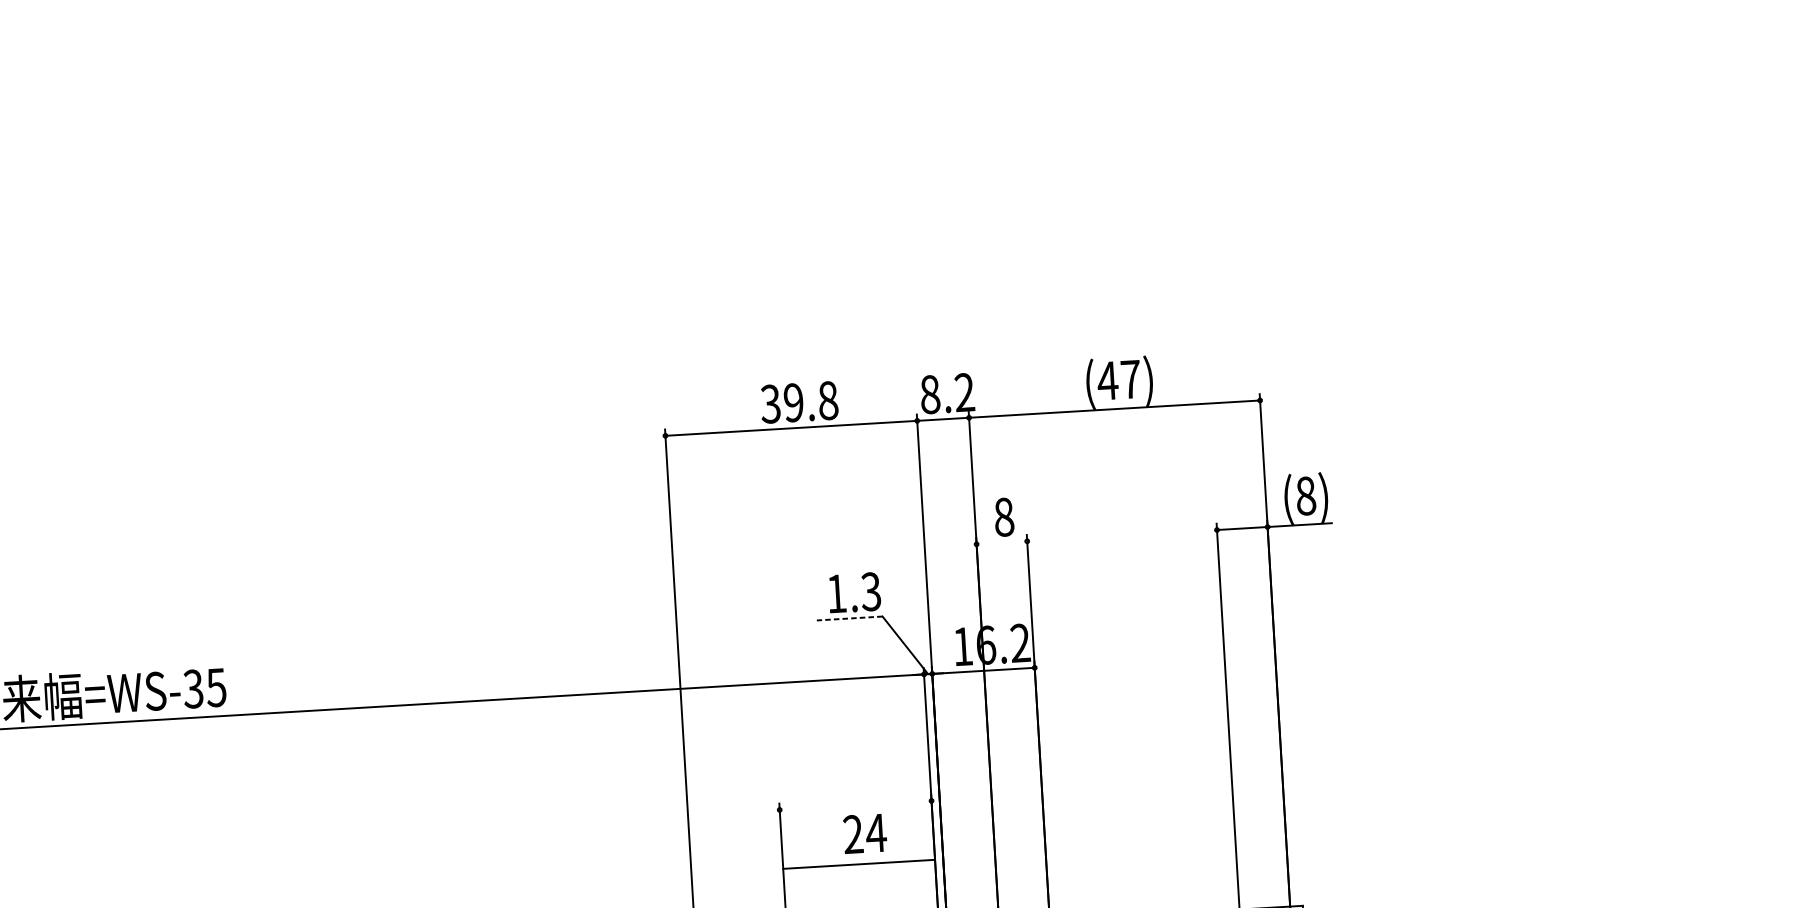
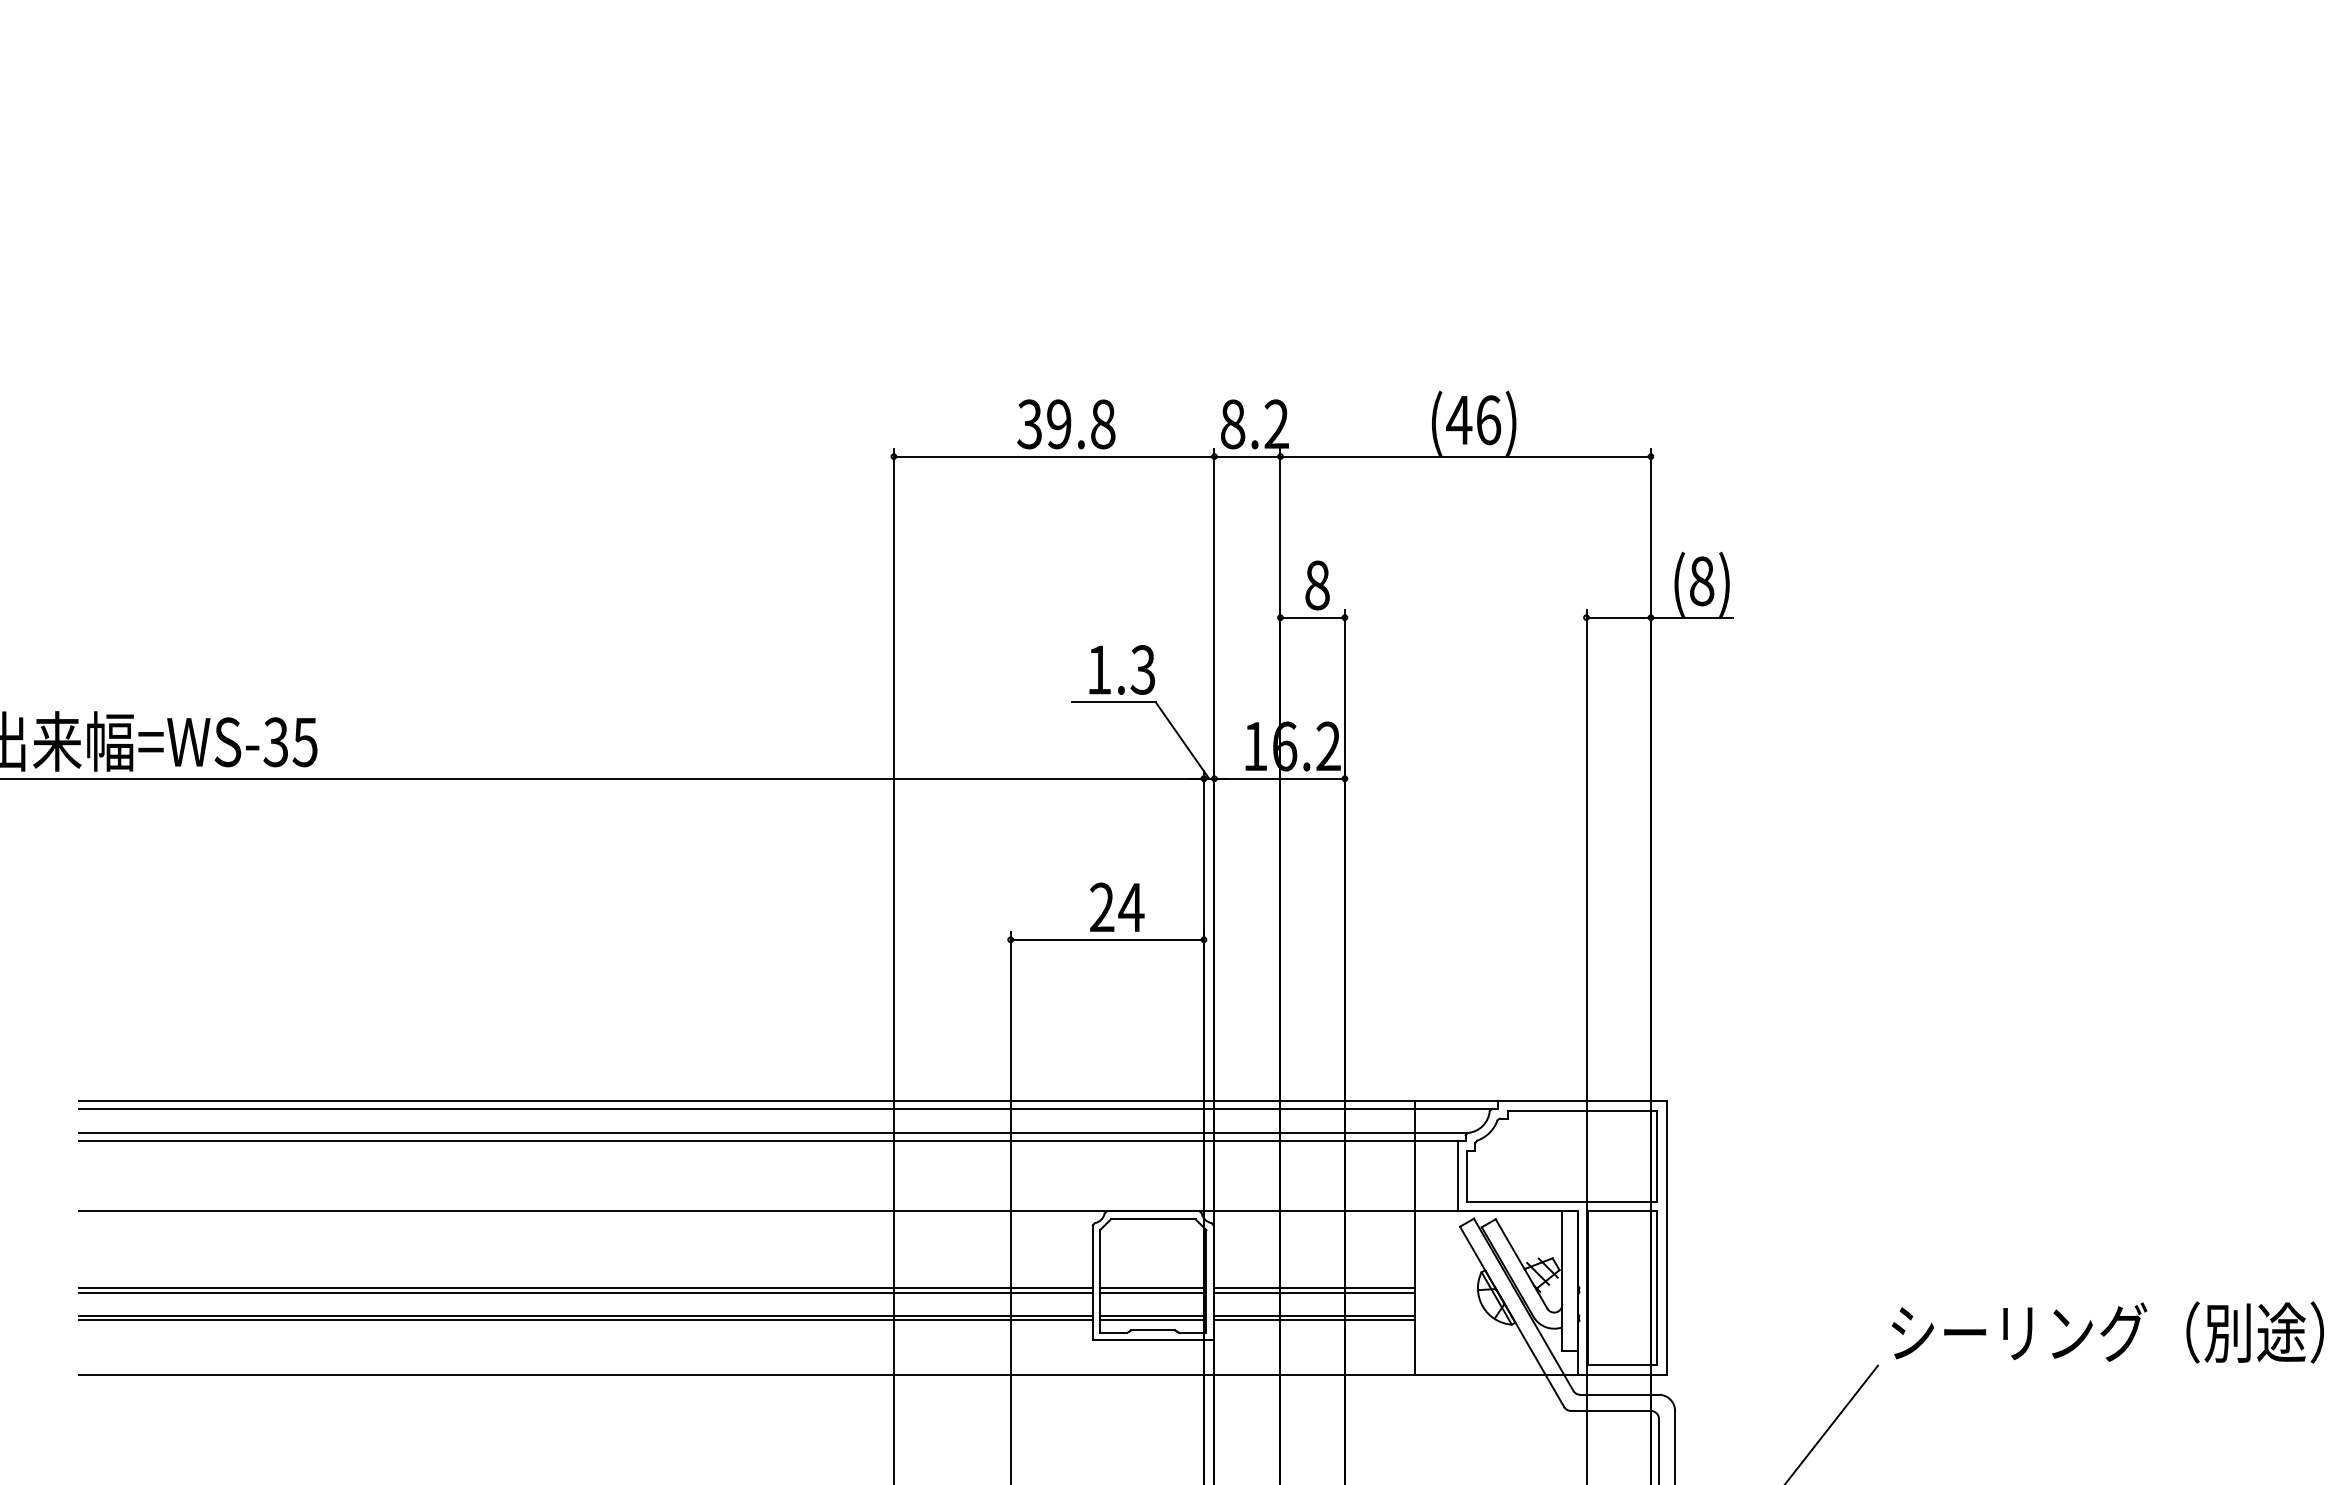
text: (1130, 379) -> (1488, 420), (47) -> (46)
line: (1001, 542) -> (1312, 617), added
line: (849, 618) -> (1113, 702), dashed -> solid
text: (865, 832) -> (1117, 906), moved
line: (858, 864) -> (1106, 939), moved

